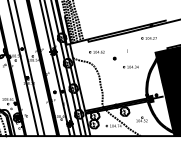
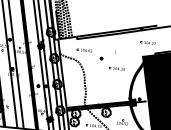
line: (148, 37) -> (147, 41), moved

